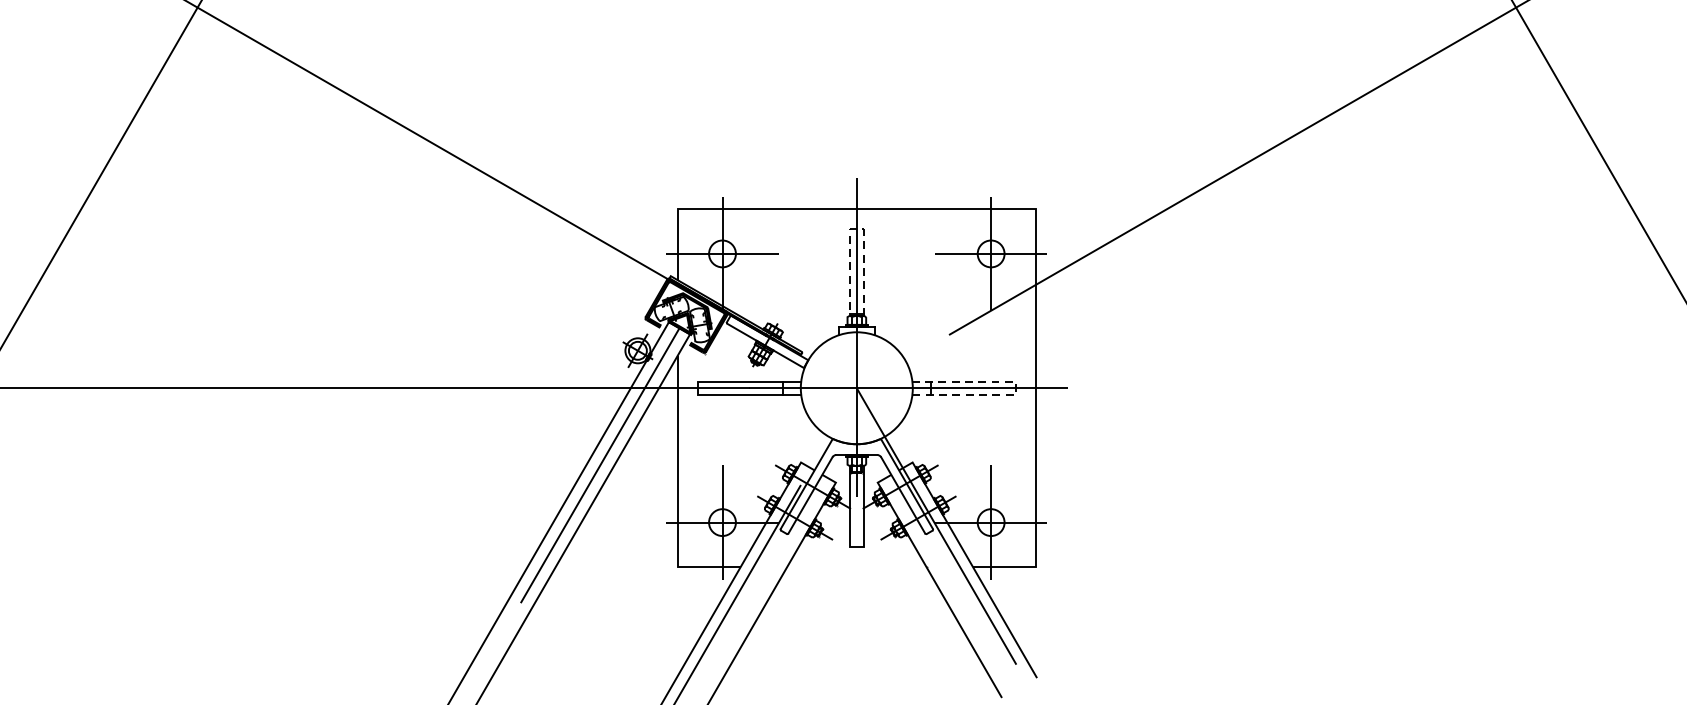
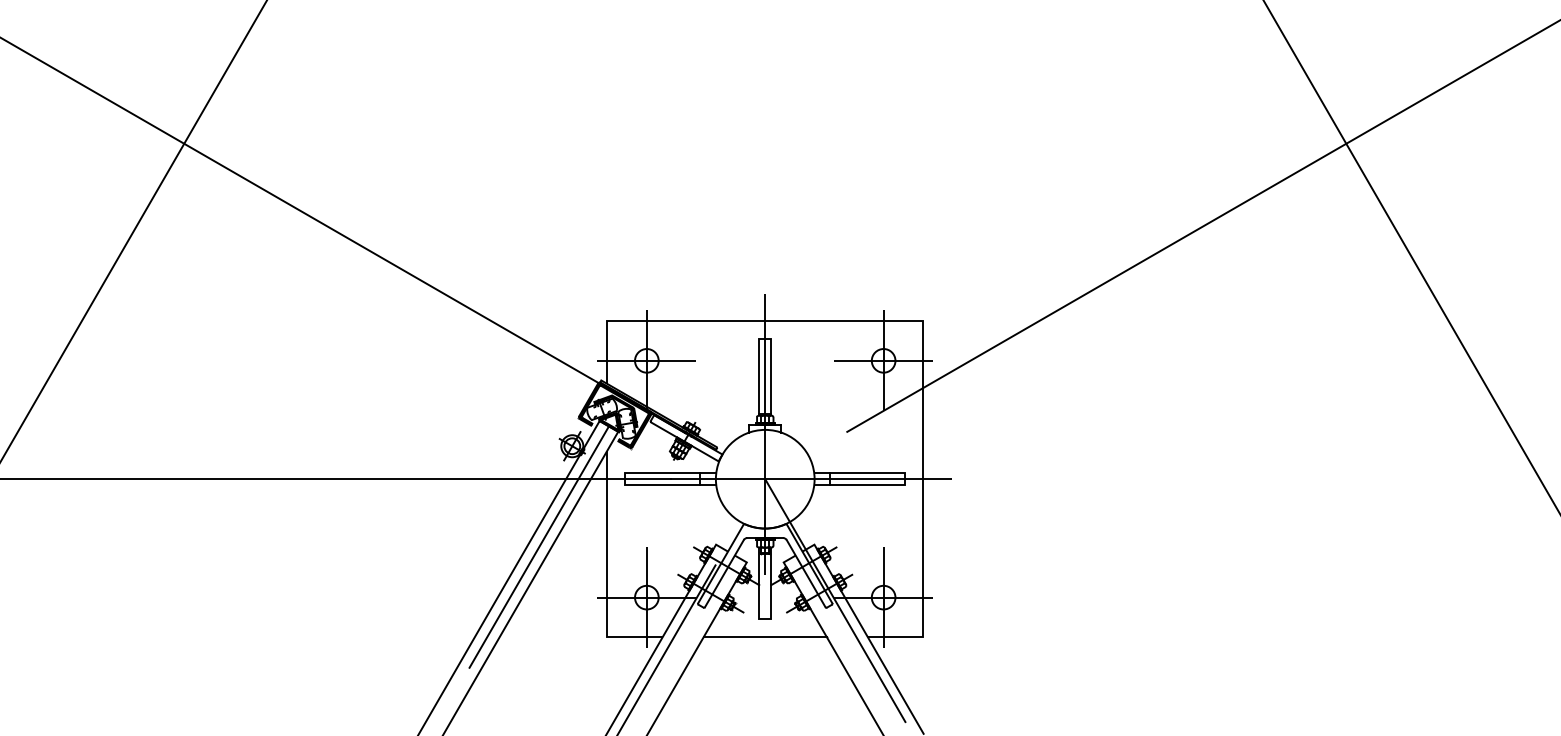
line: (857, 229) -> (765, 339), dashed -> solid
line: (1015, 388) -> (905, 479), dashed -> solid
line: (855, 567) -> (764, 637), added

